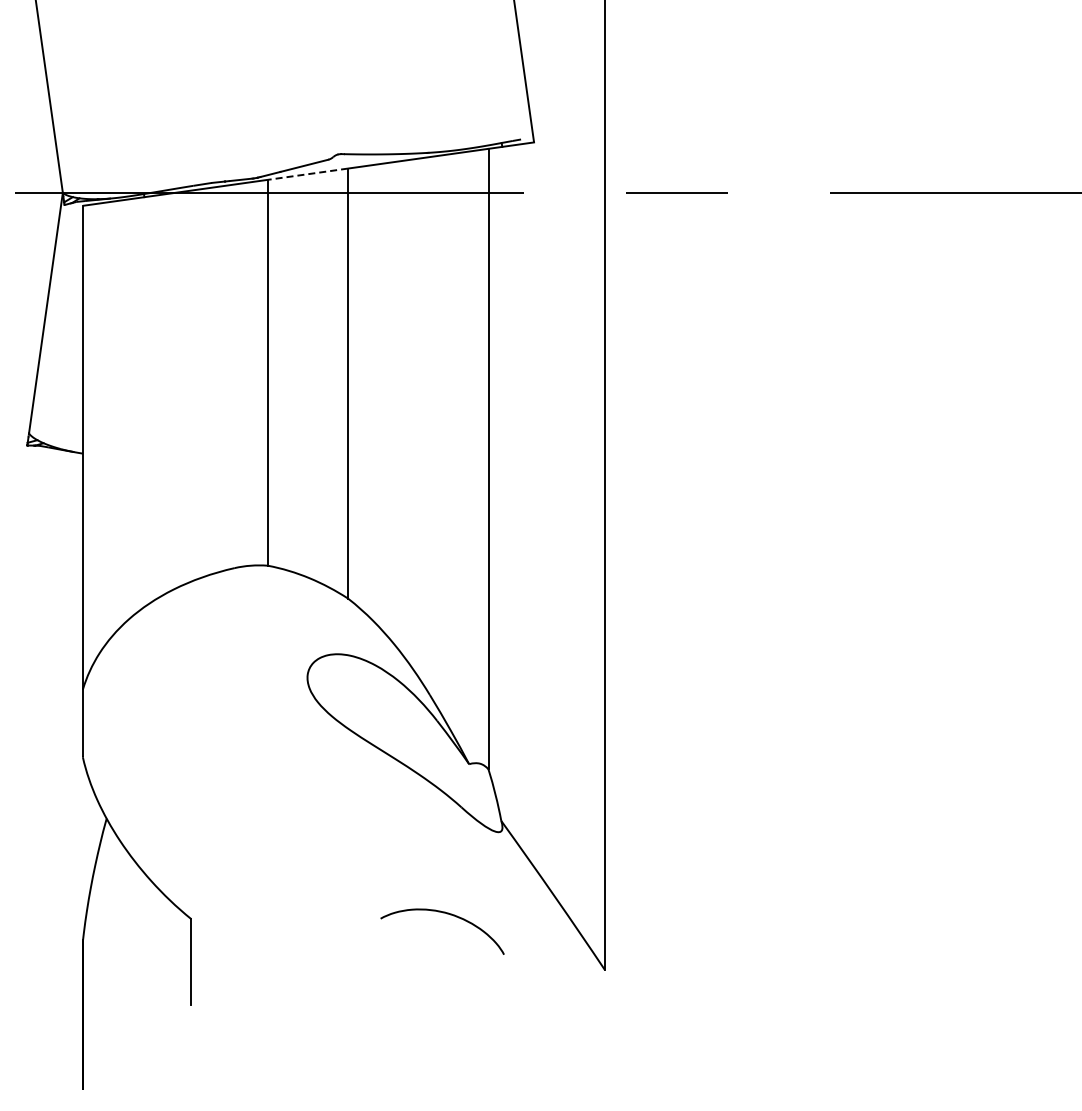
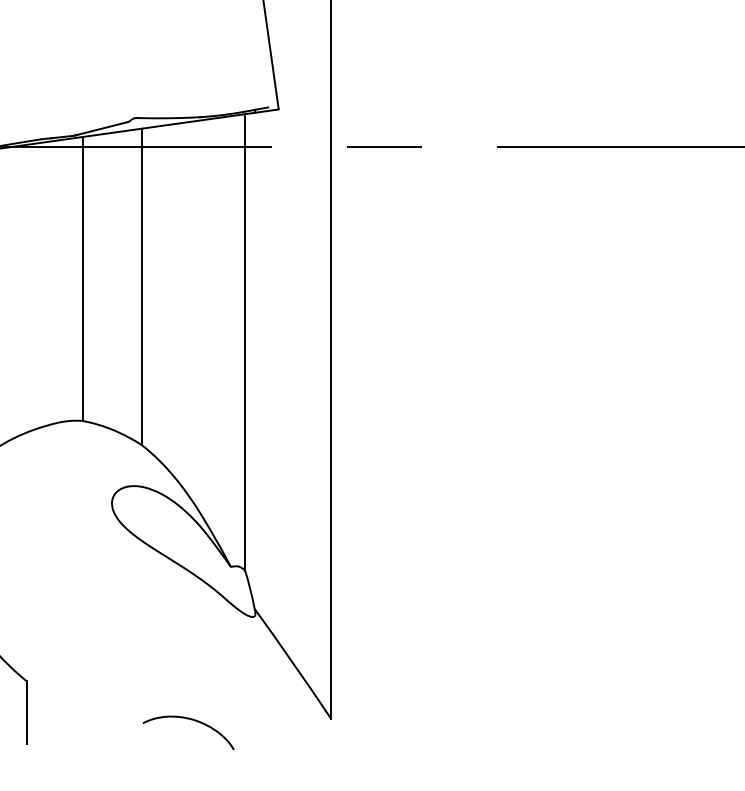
line: (307, 174) -> (111, 133), dashed -> solid
curve: (447, 914) -> (192, 720), moved

